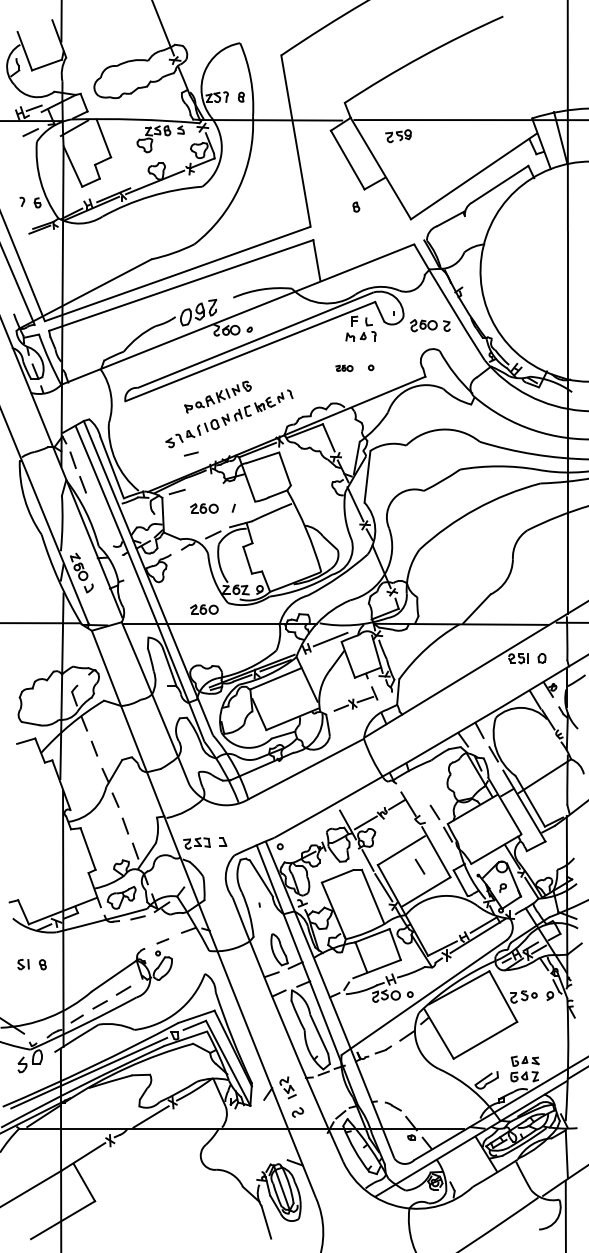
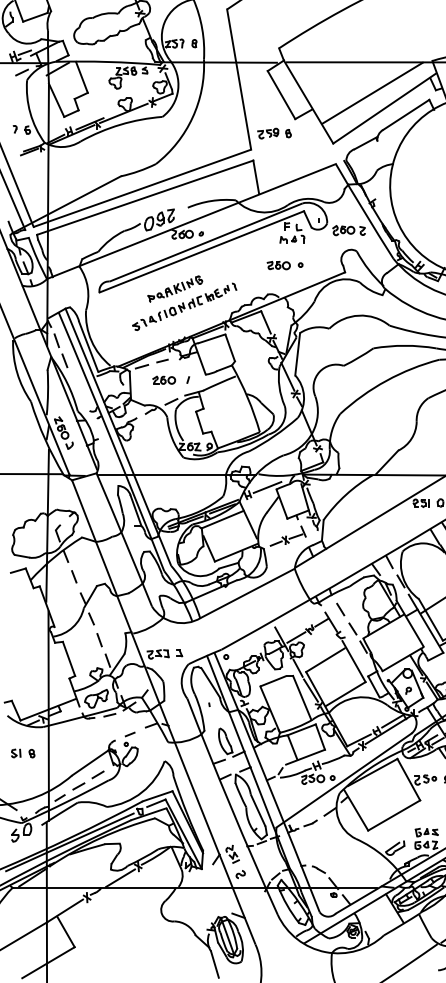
part: (398, 136) -> (268, 133), moved
line: (459, 157) -> (372, 92), added
part: (344, 368) -> (278, 265), size x1.67
line: (191, 453) -> (162, 360), moved
part: (204, 609) -> (164, 462), removed
line: (419, 866) -> (340, 609), moved

